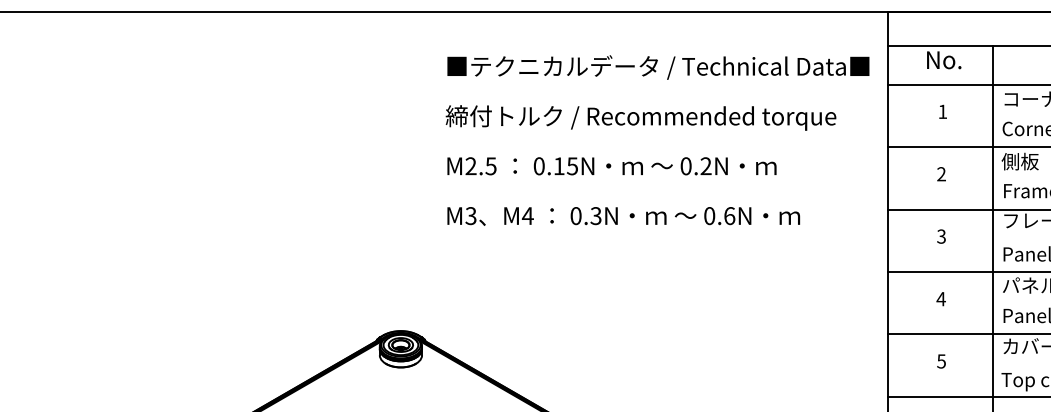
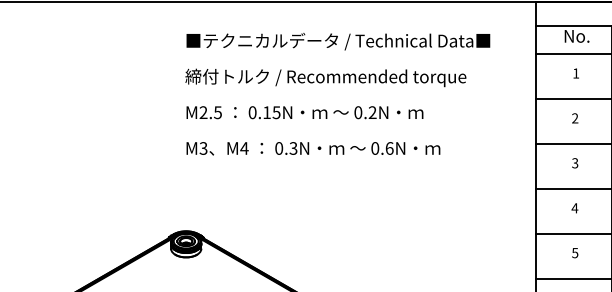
text: (657, 140) -> (337, 94), moved

